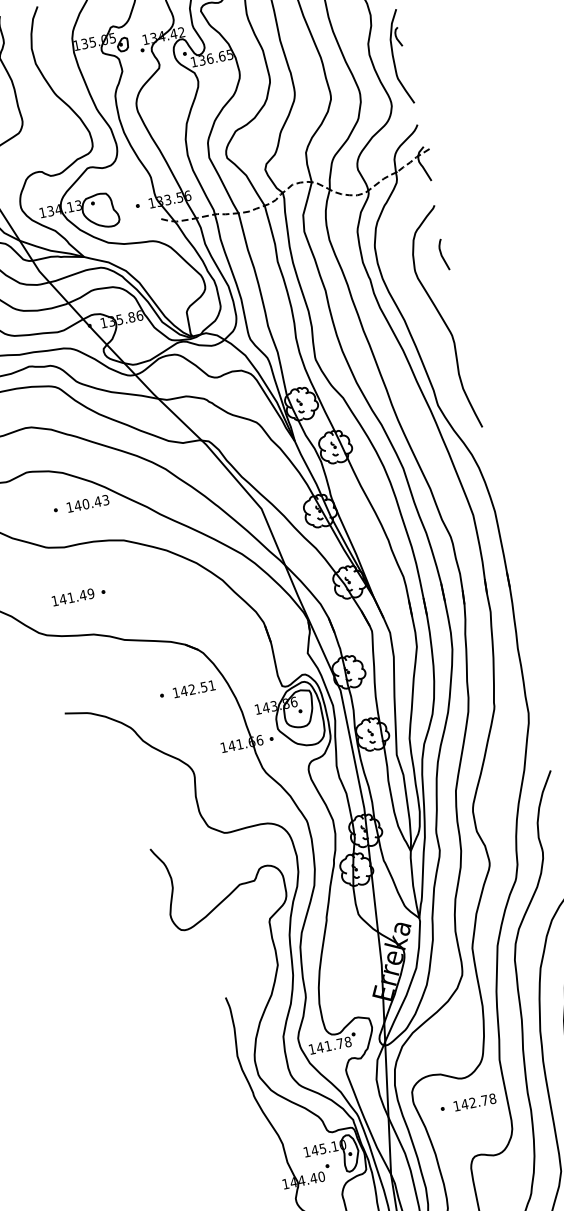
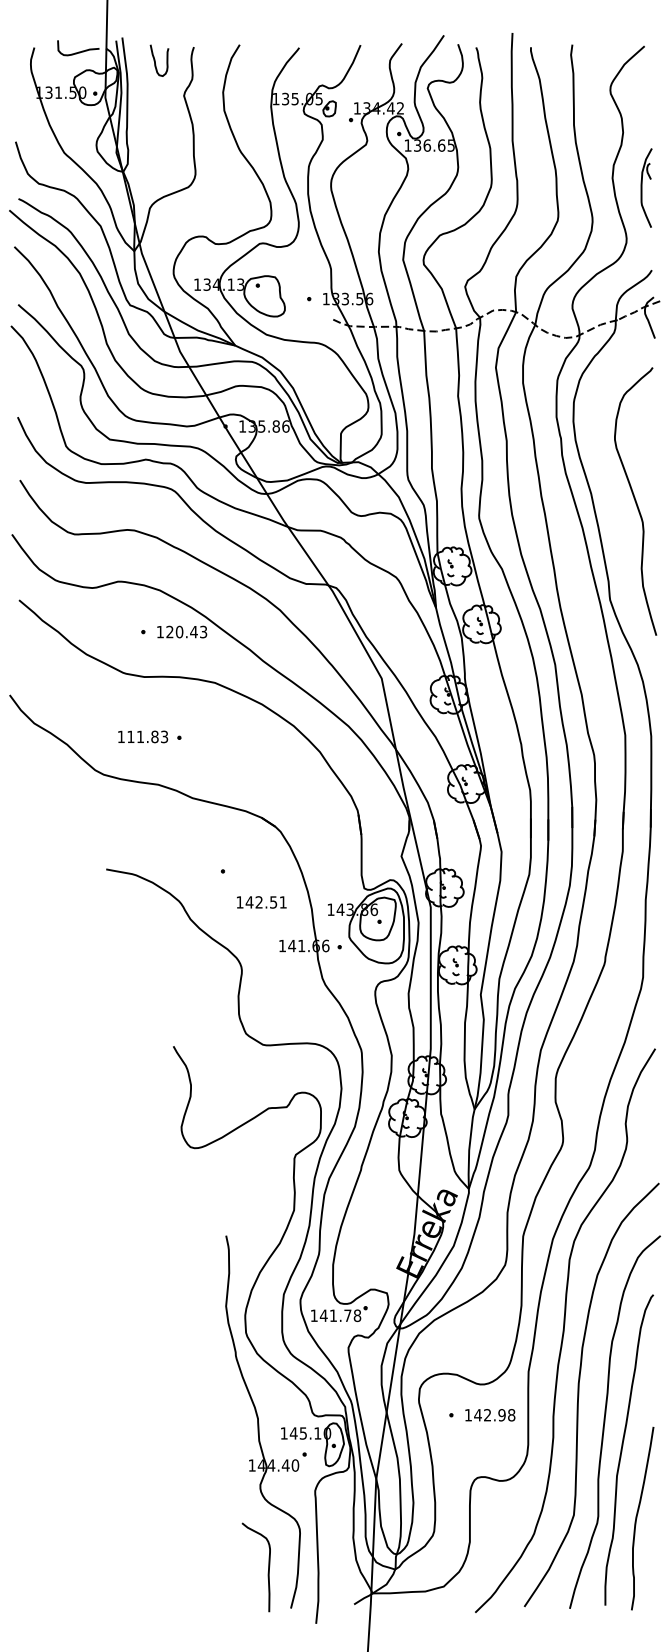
part: (399, 56) -> (646, 187), size x0.7
curve: (442, 254) -> (650, 426), removed
text: (77, 505) -> (169, 631), 140.43 -> 120.43
text: (76, 596) -> (147, 736), 141.49 -> 111.83
text: (194, 689) -> (261, 902), moved
text: (484, 1100) -> (501, 1415), 142.78 -> 142.98

